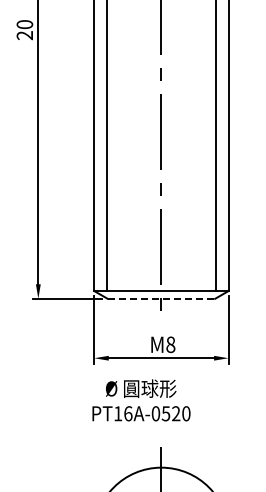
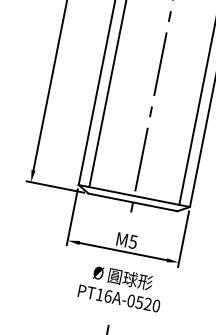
line: (161, 298) -> (133, 202), dashed -> solid
text: (170, 344) -> (133, 241), M8 -> M5
text: (141, 400) -> (121, 287), moved

